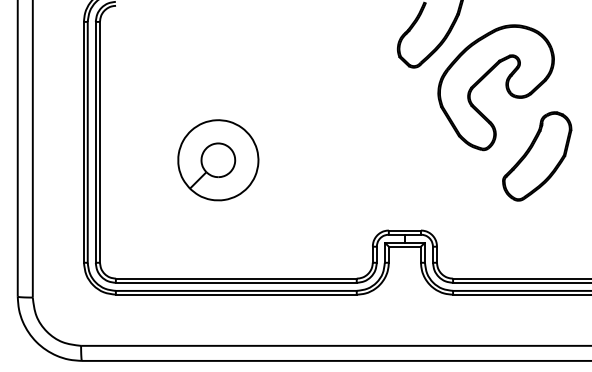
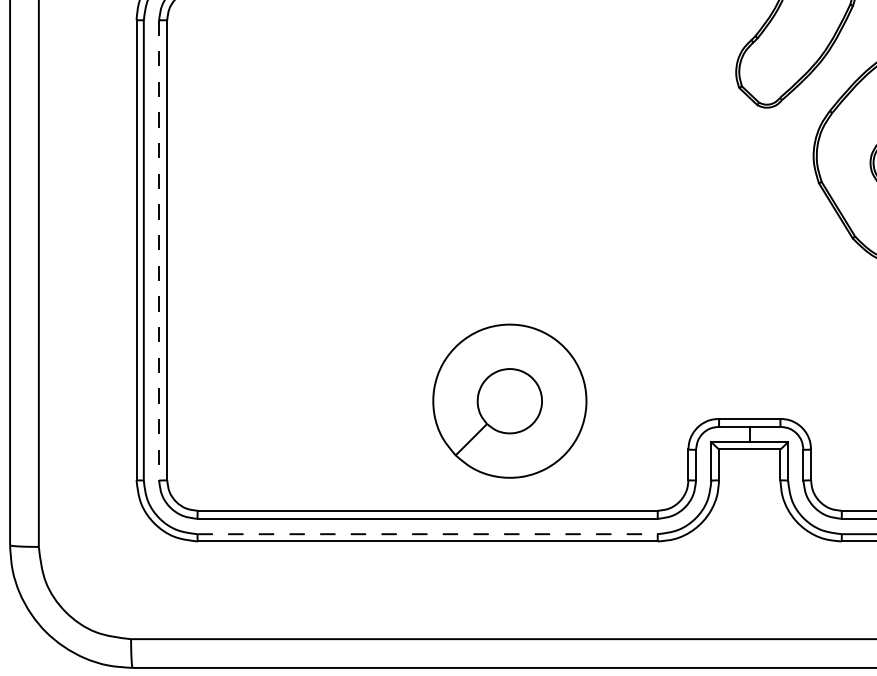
line: (95, 142) -> (158, 250), solid -> dashed
part: (218, 160) -> (510, 401), moved
line: (236, 290) -> (427, 533), solid -> dashed

